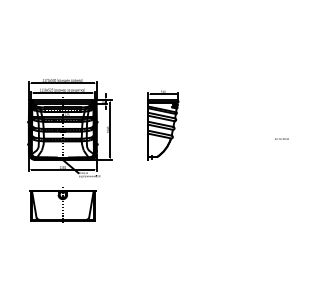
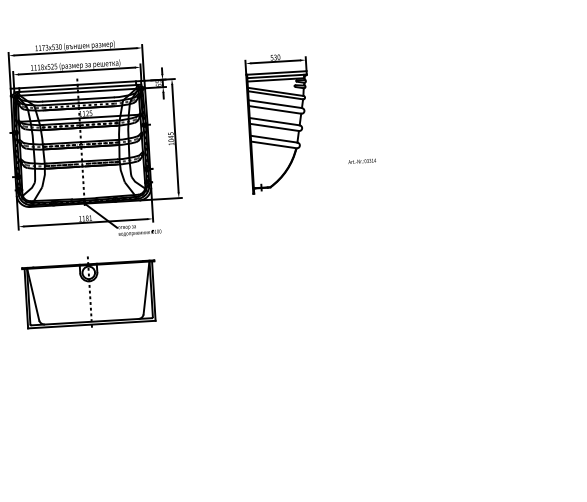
text: (281, 138) -> (361, 160), moved

